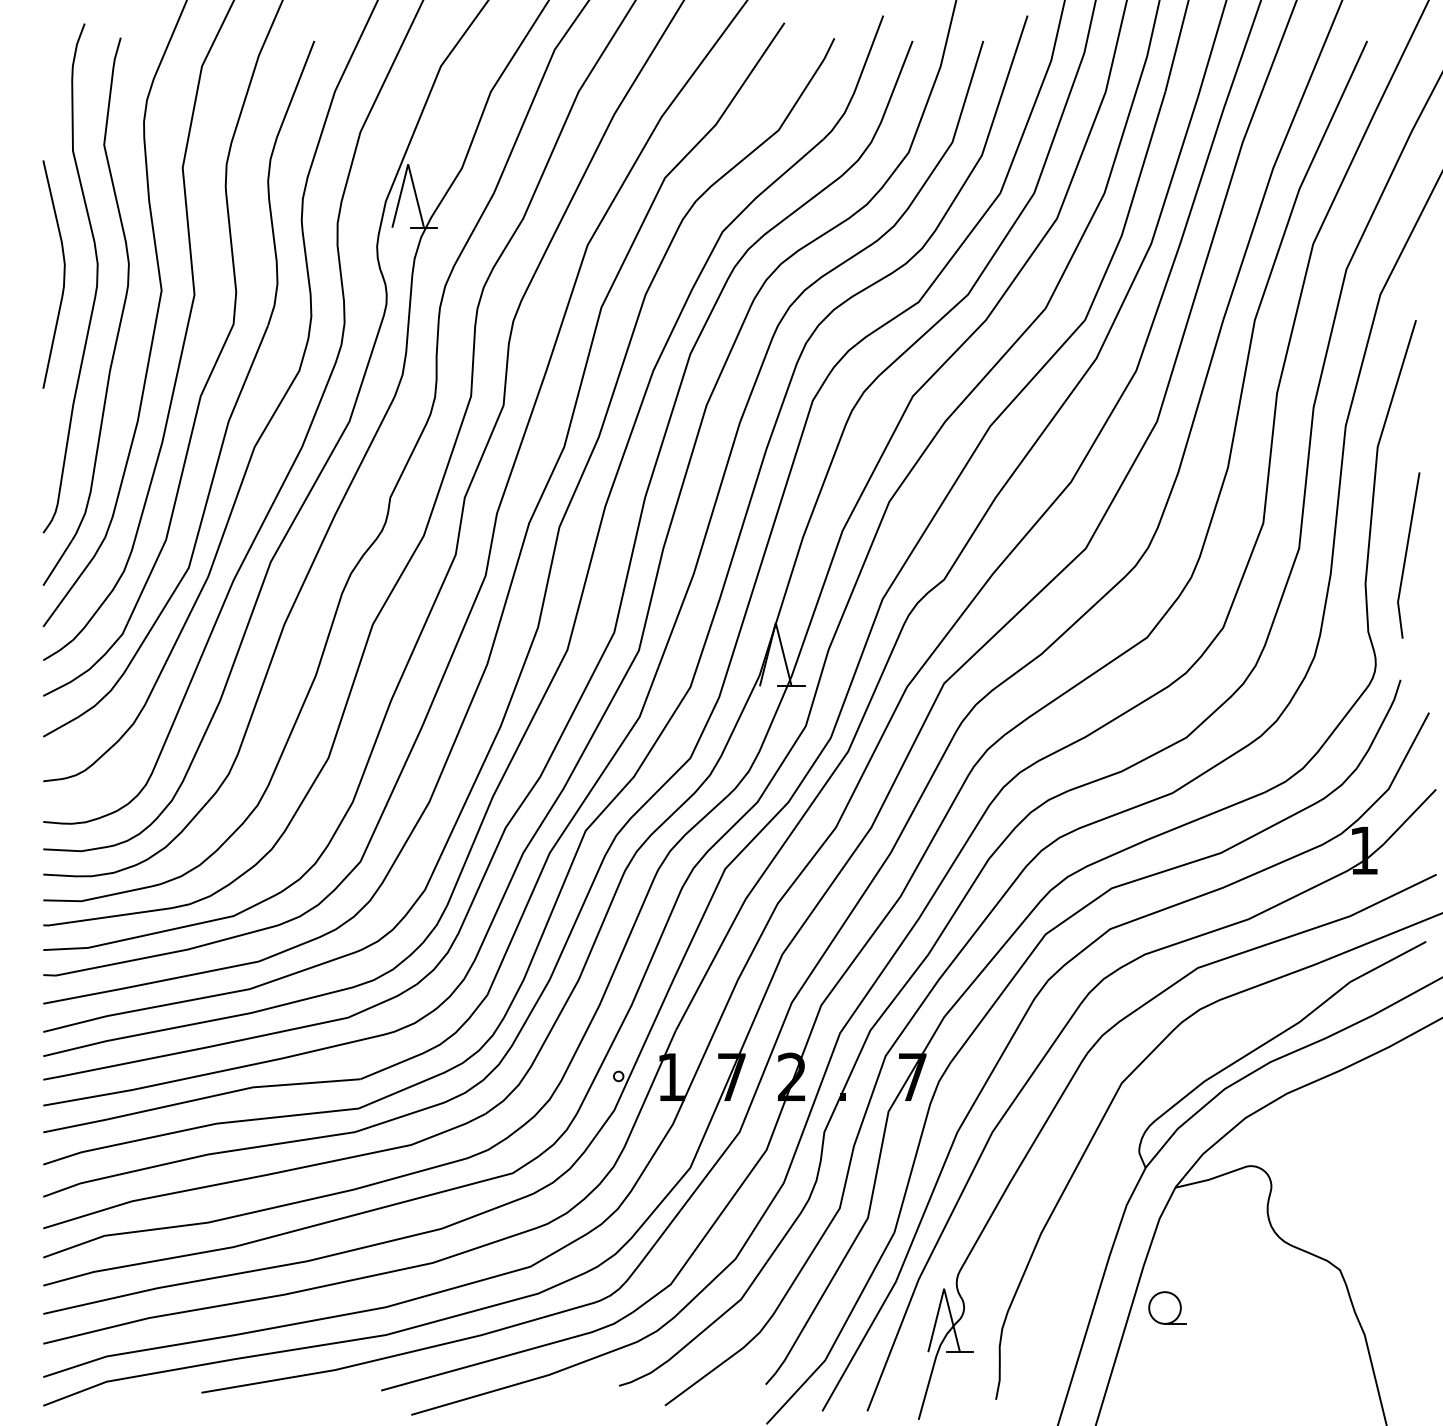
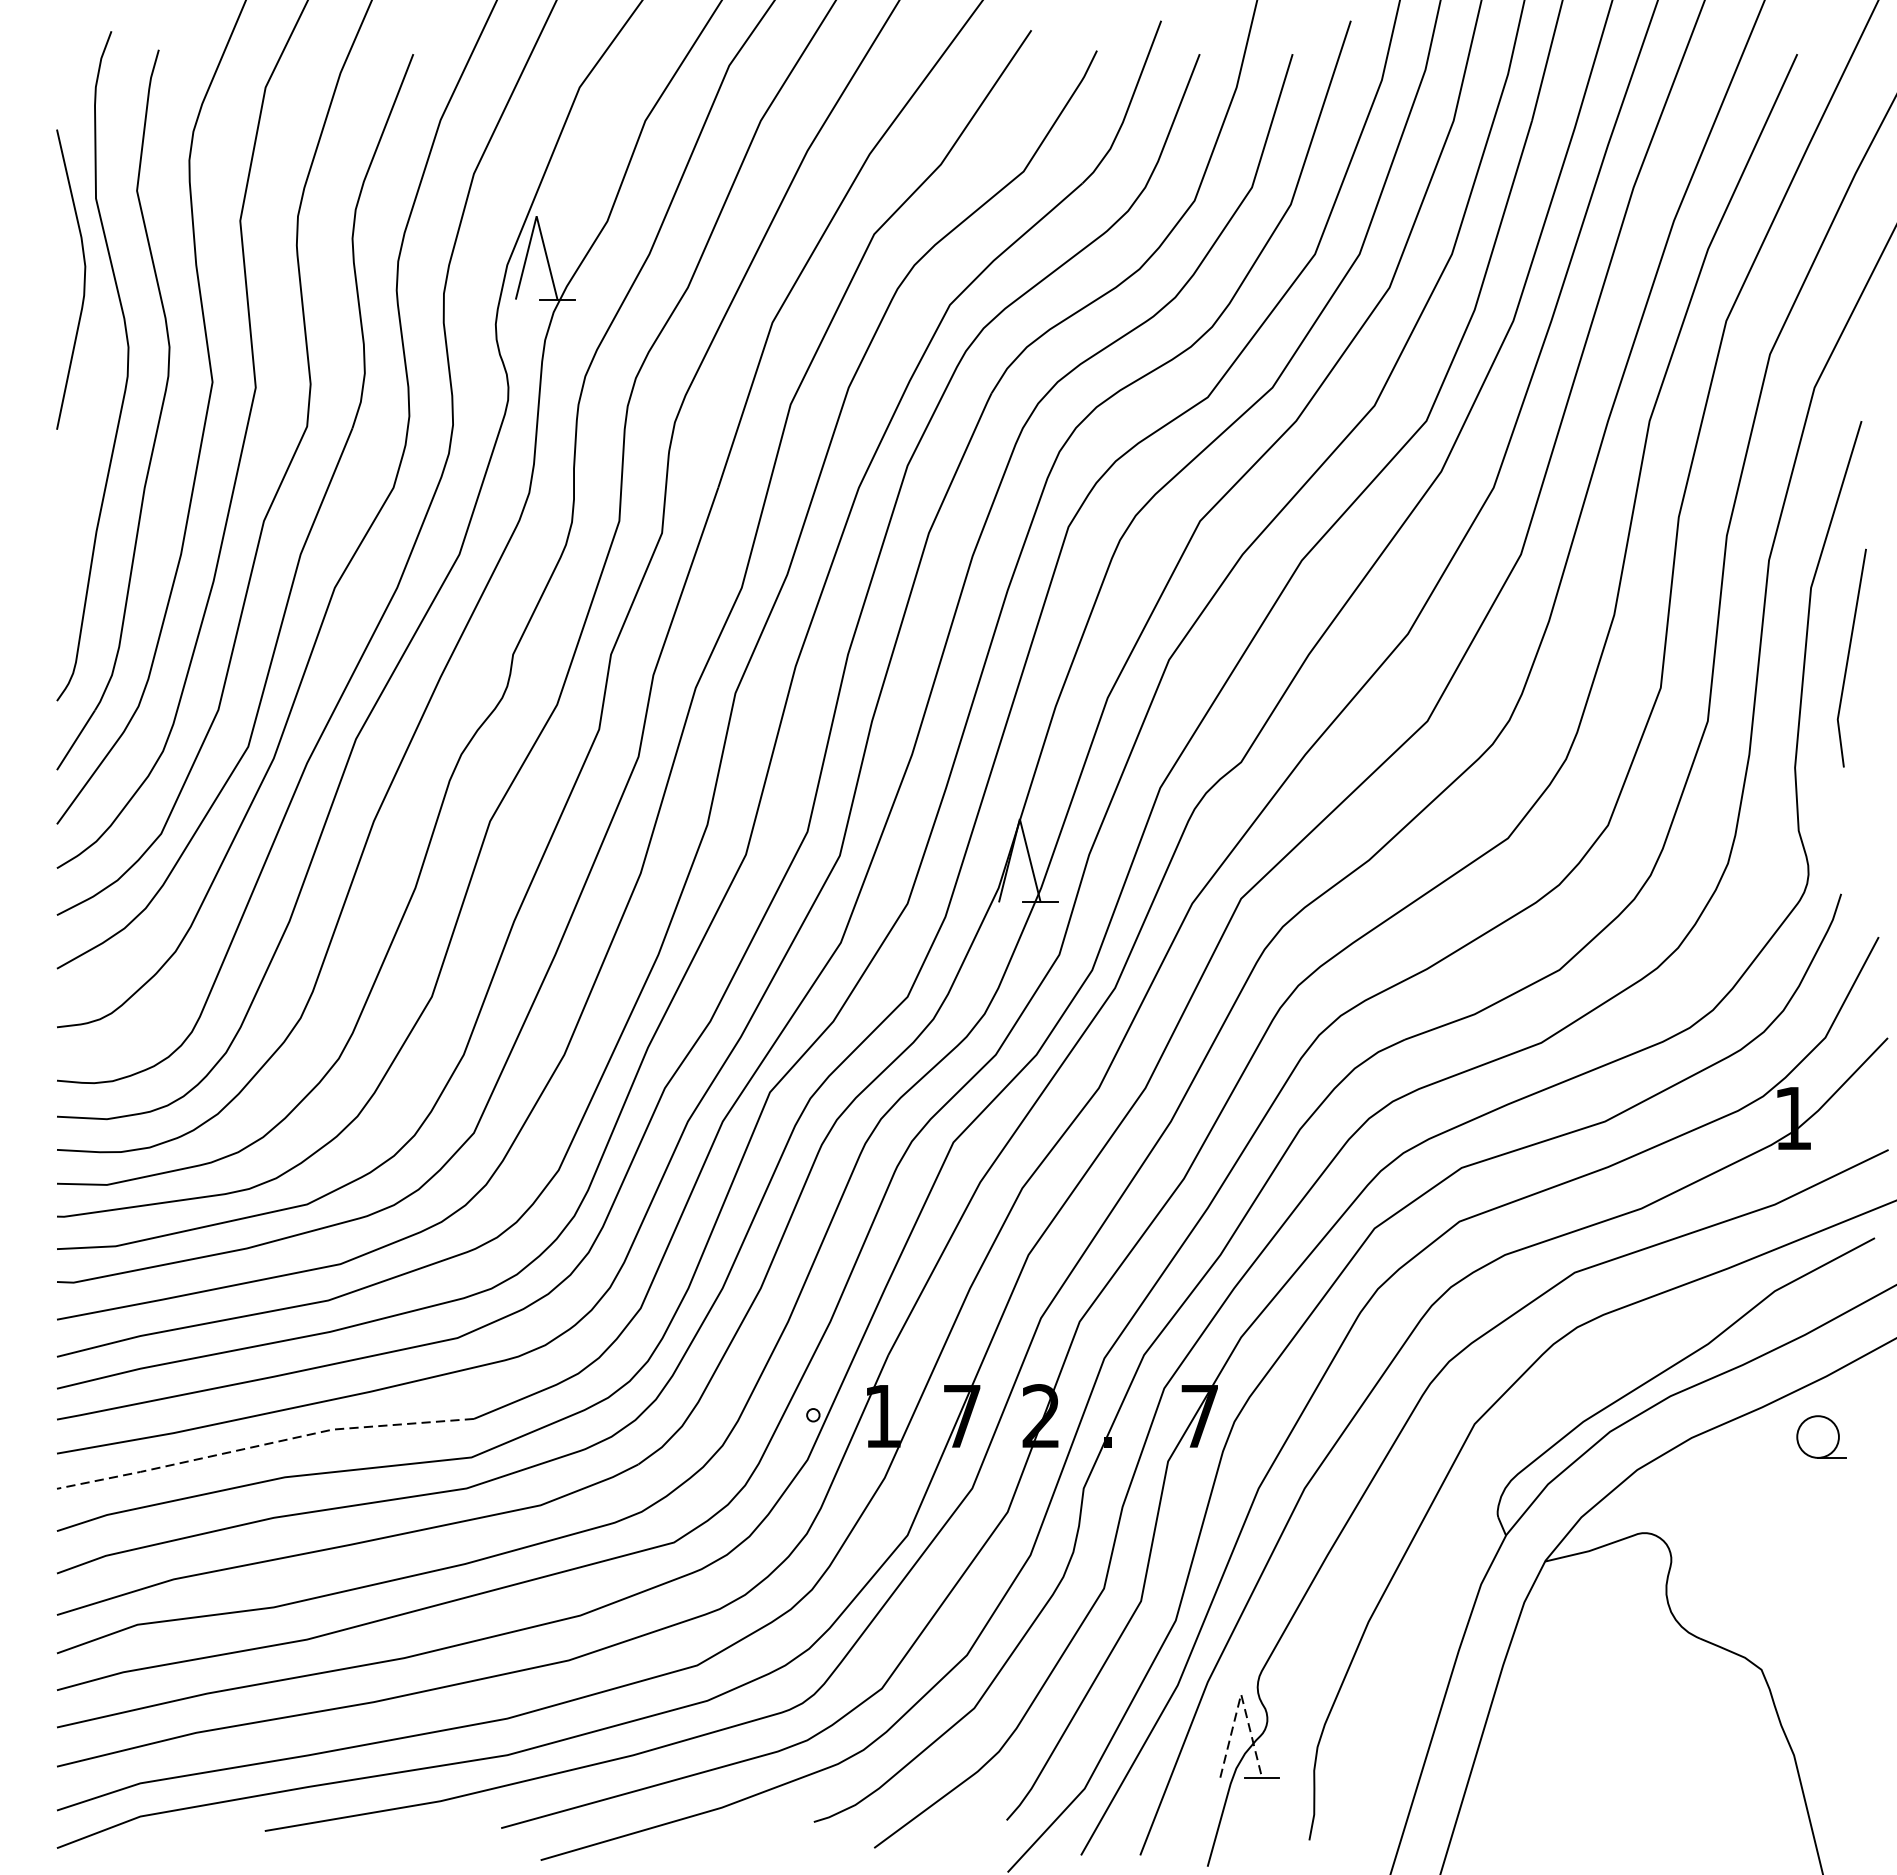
curve: (63, 274) -> (83, 279), moved
line: (1406, 555) -> (1848, 658), moved
line: (200, 1098) -> (263, 1444), solid -> dashed
line: (944, 1288) -> (1241, 1693), solid -> dashed
part: (1167, 1307) -> (1821, 1436), moved

